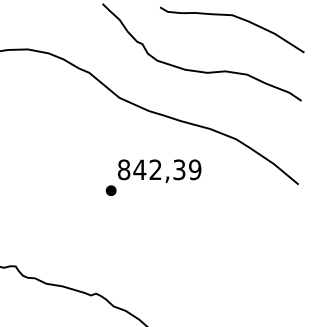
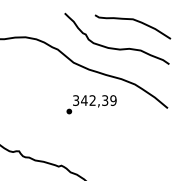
text: (124, 169) -> (76, 100), 842,39 -> 342,39

